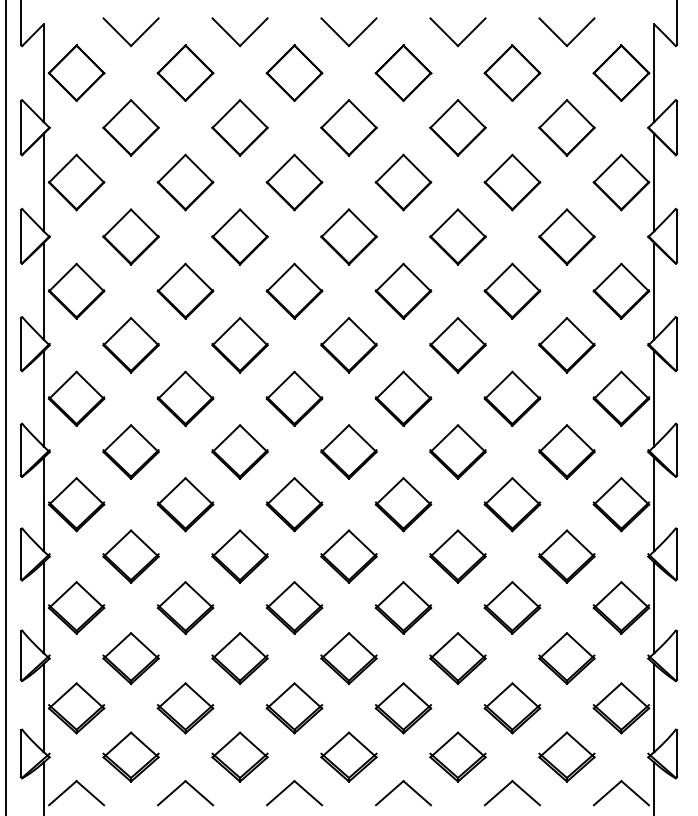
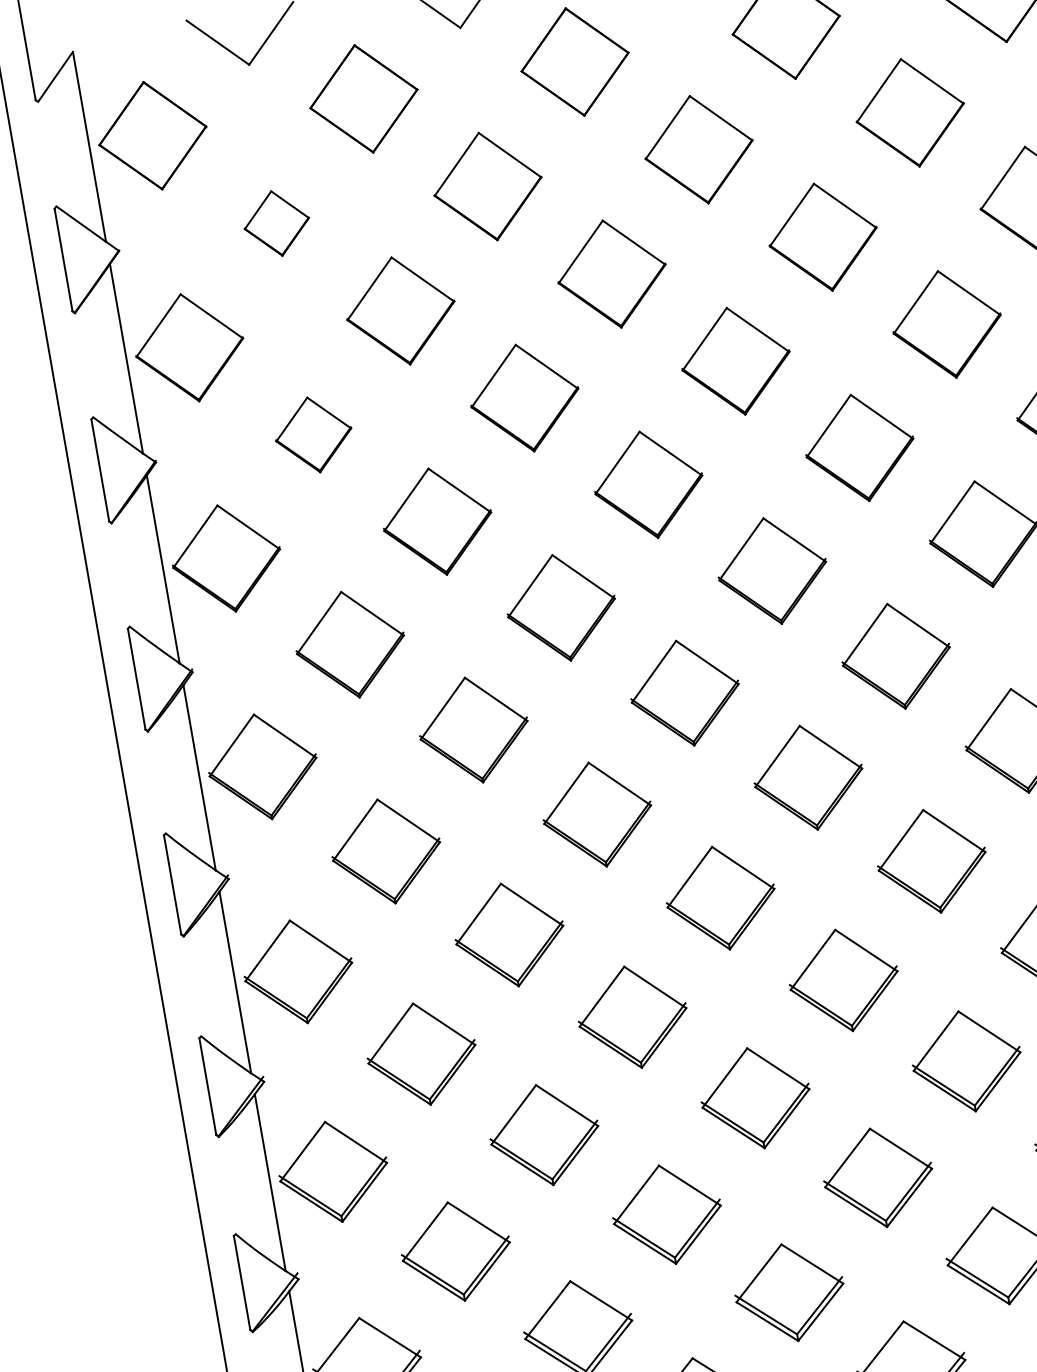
part: (130, 127) -> (275, 222), size x0.6
part: (130, 236) -> (312, 434), size x0.7

